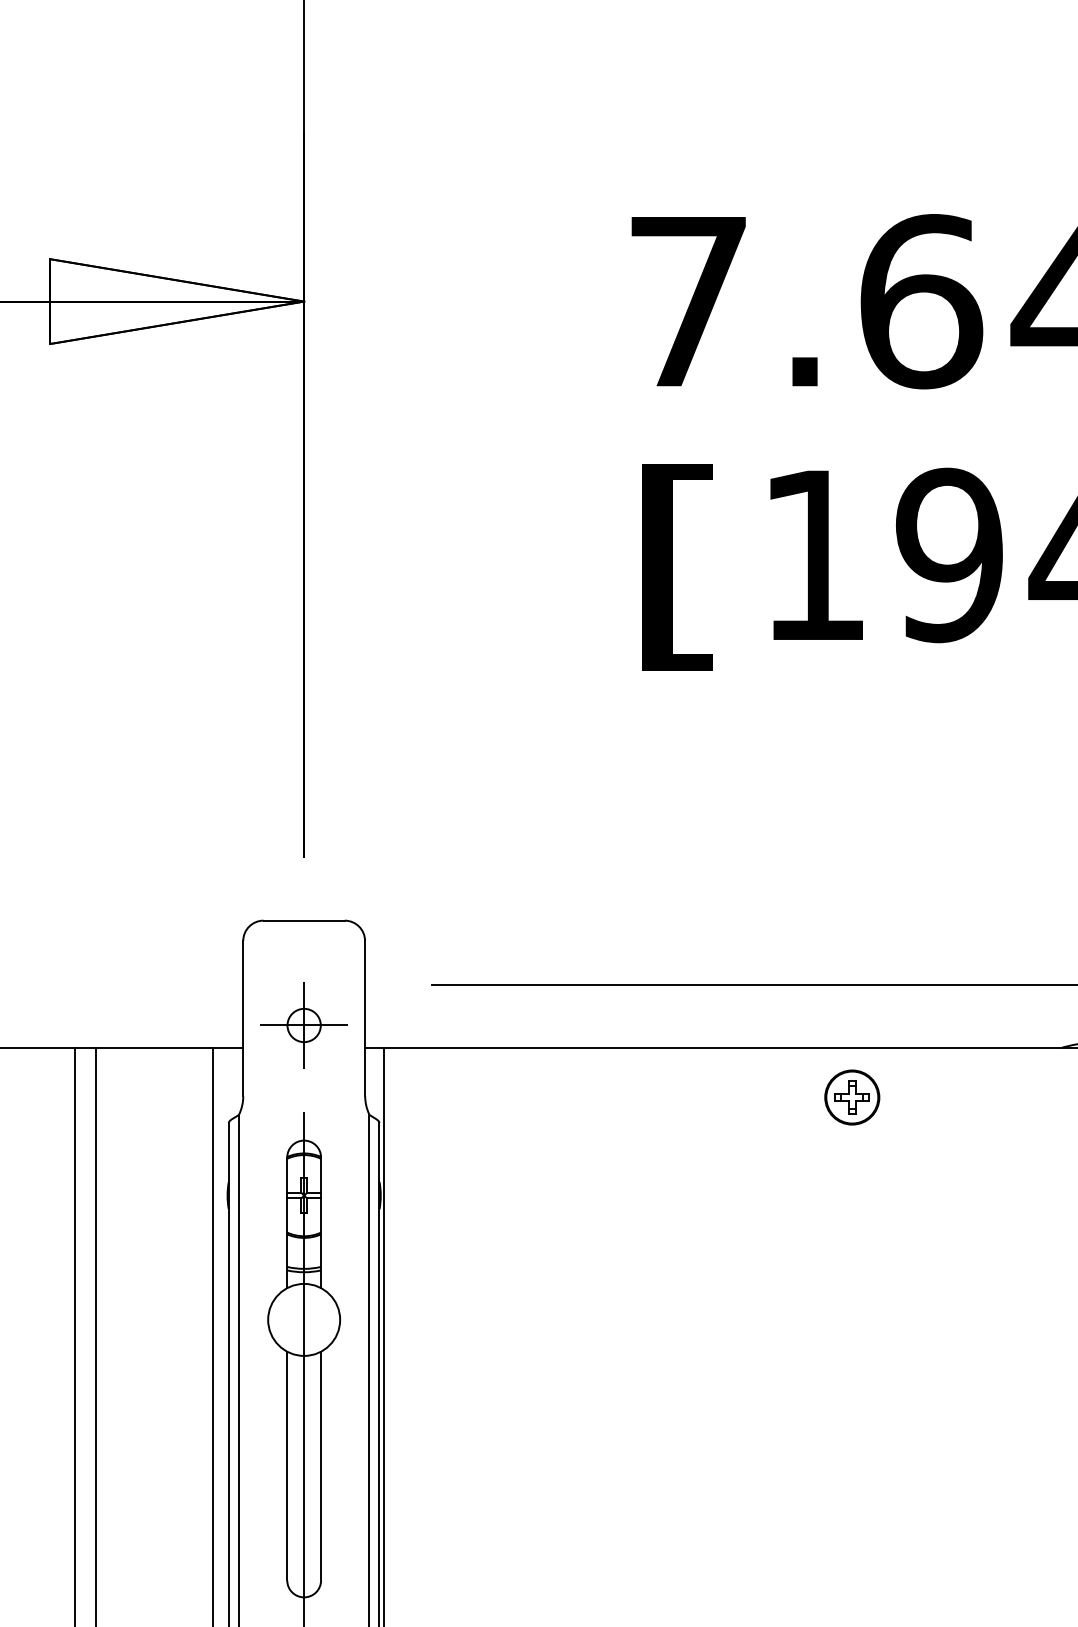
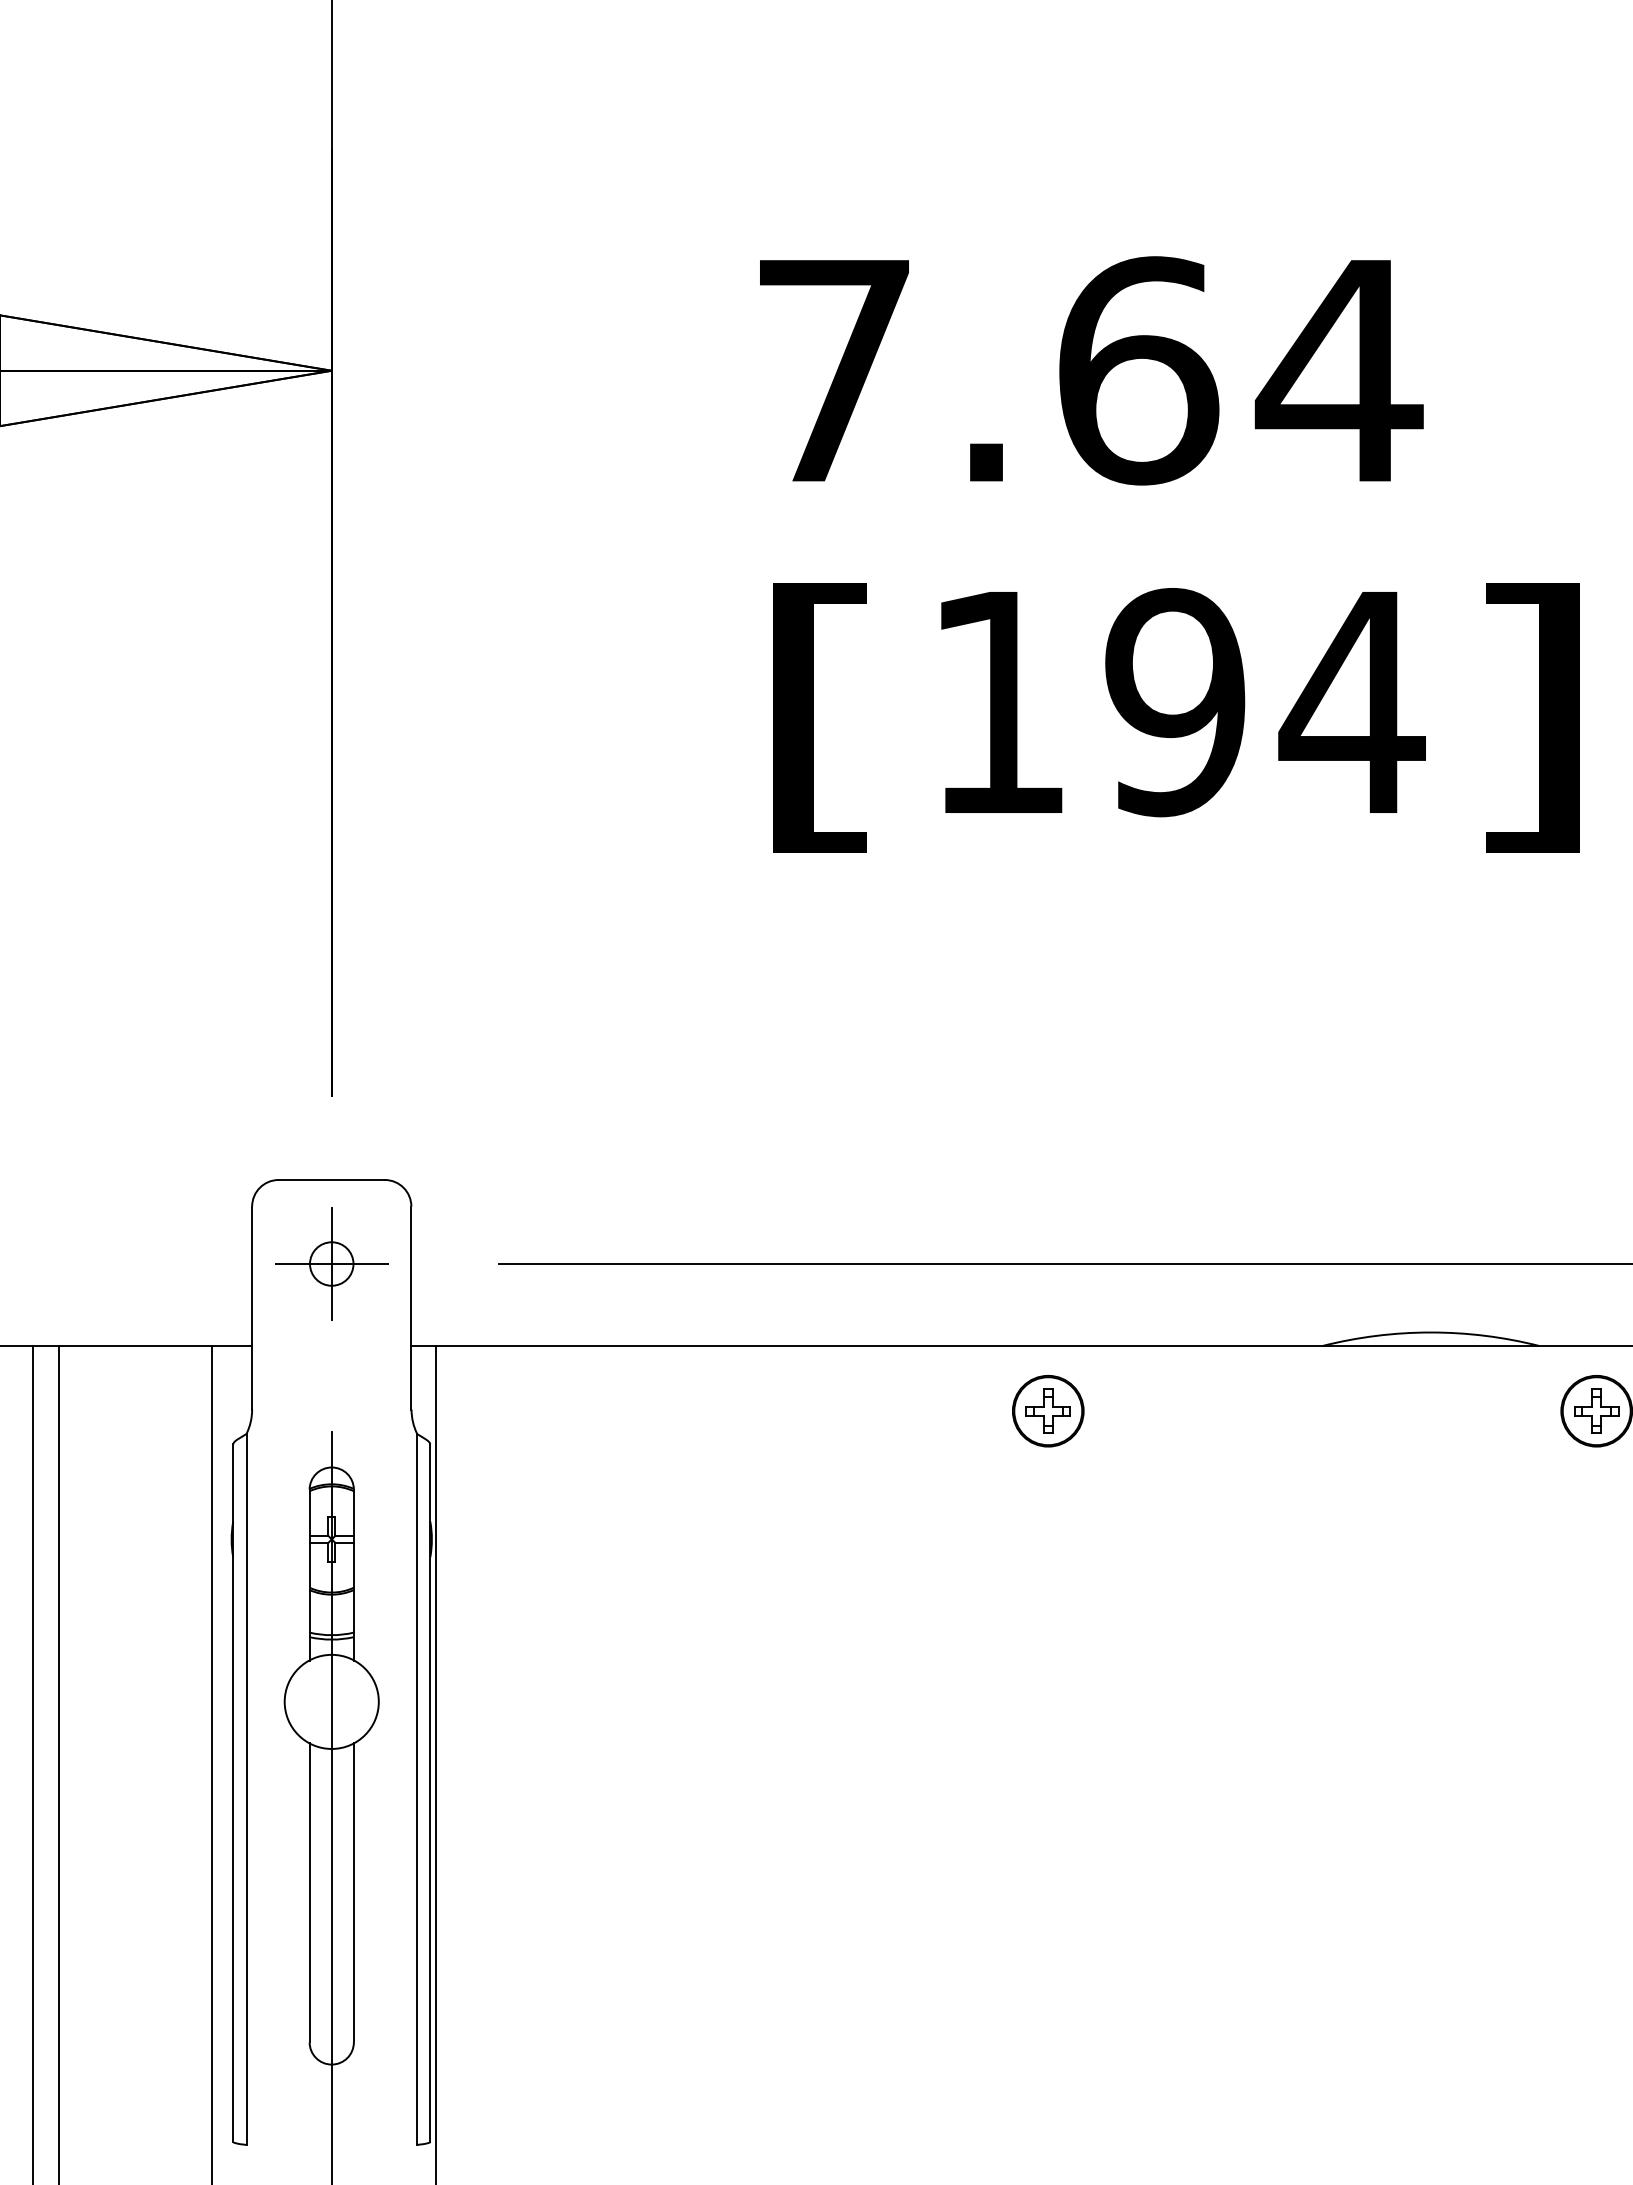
part: (303, 1025) -> (331, 1263), moved

